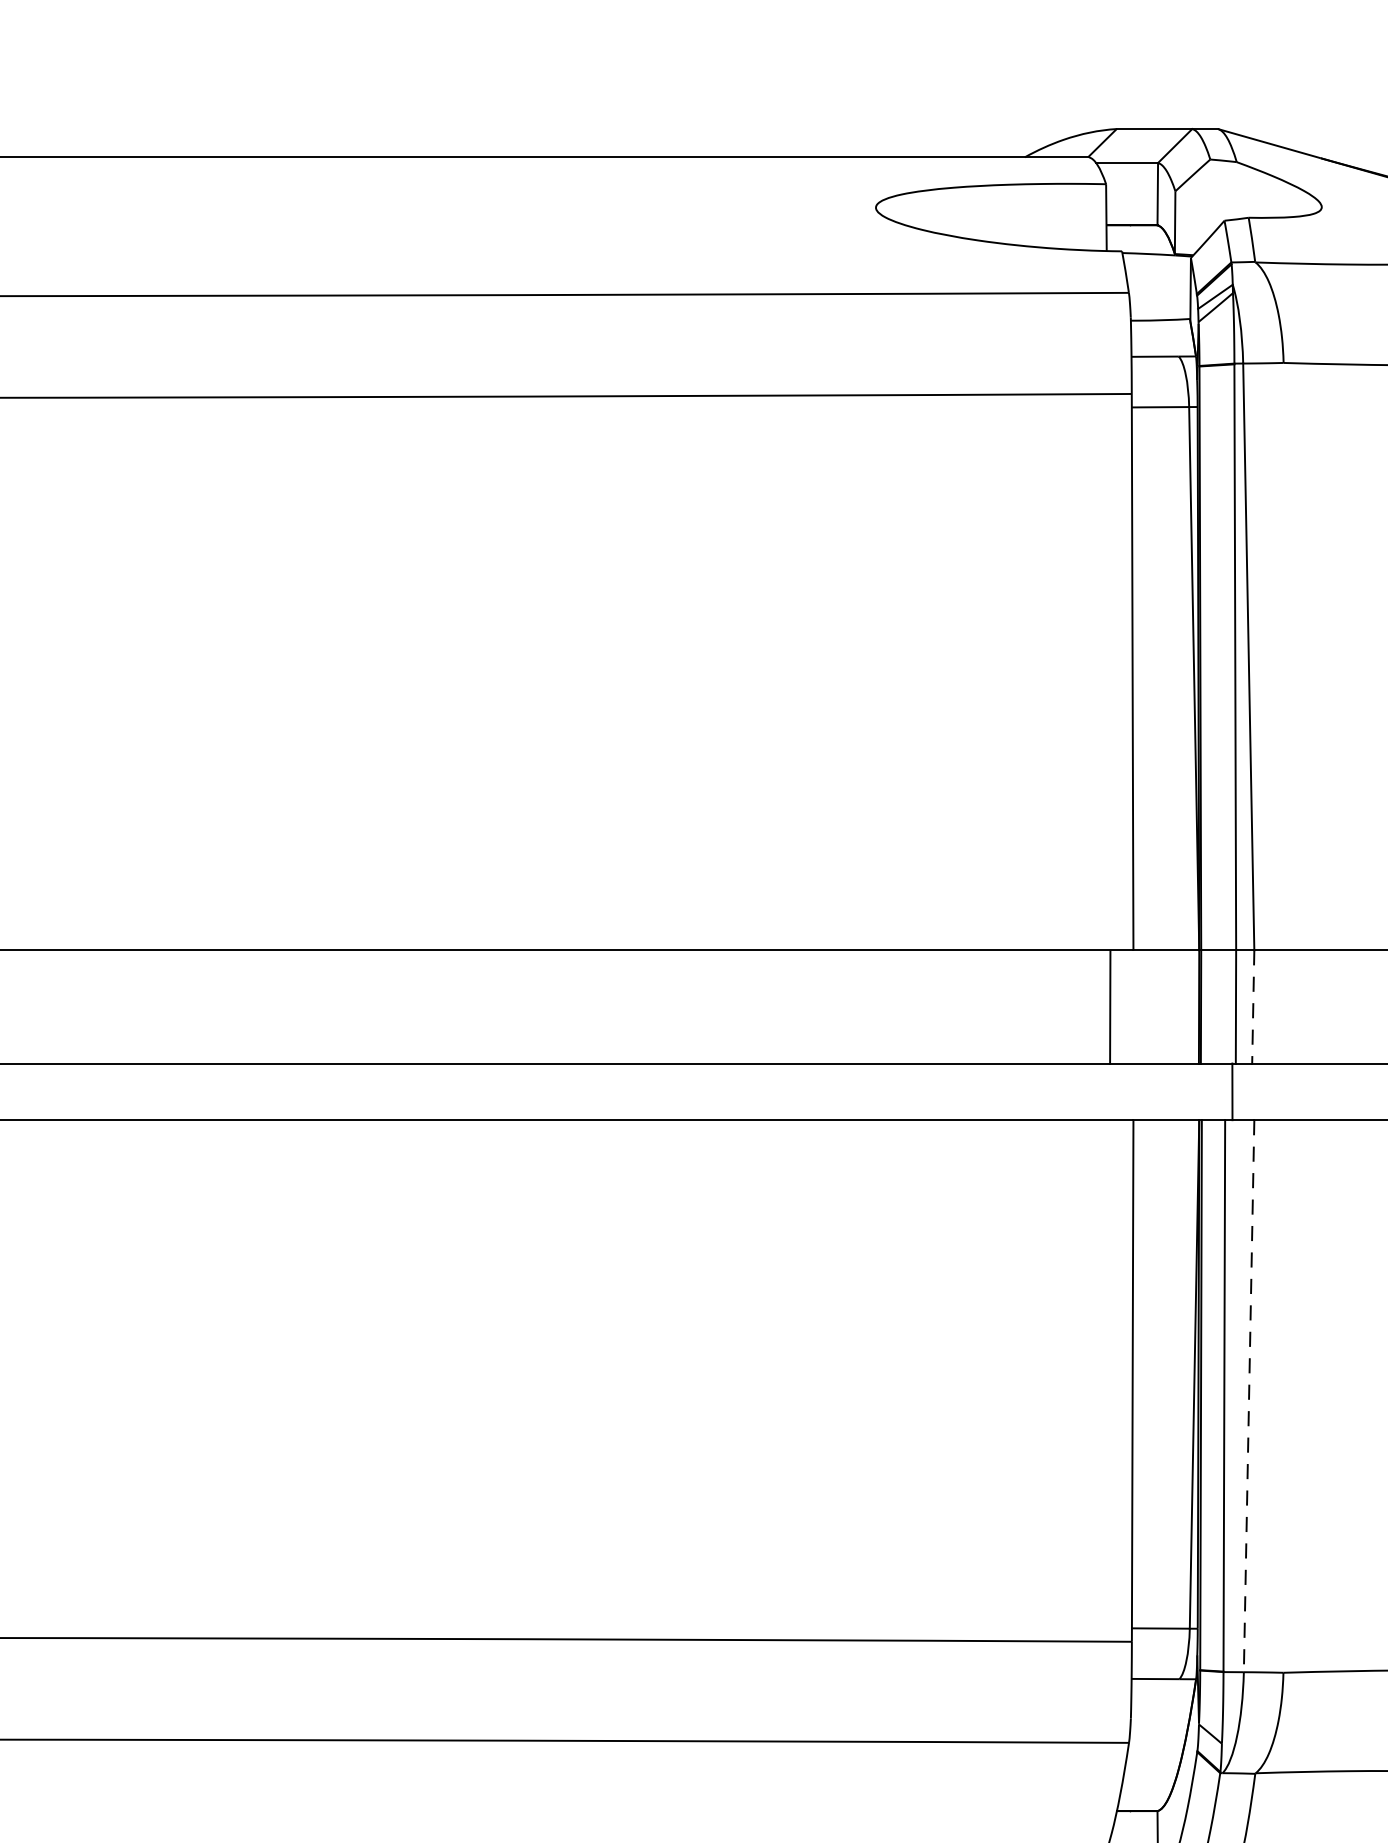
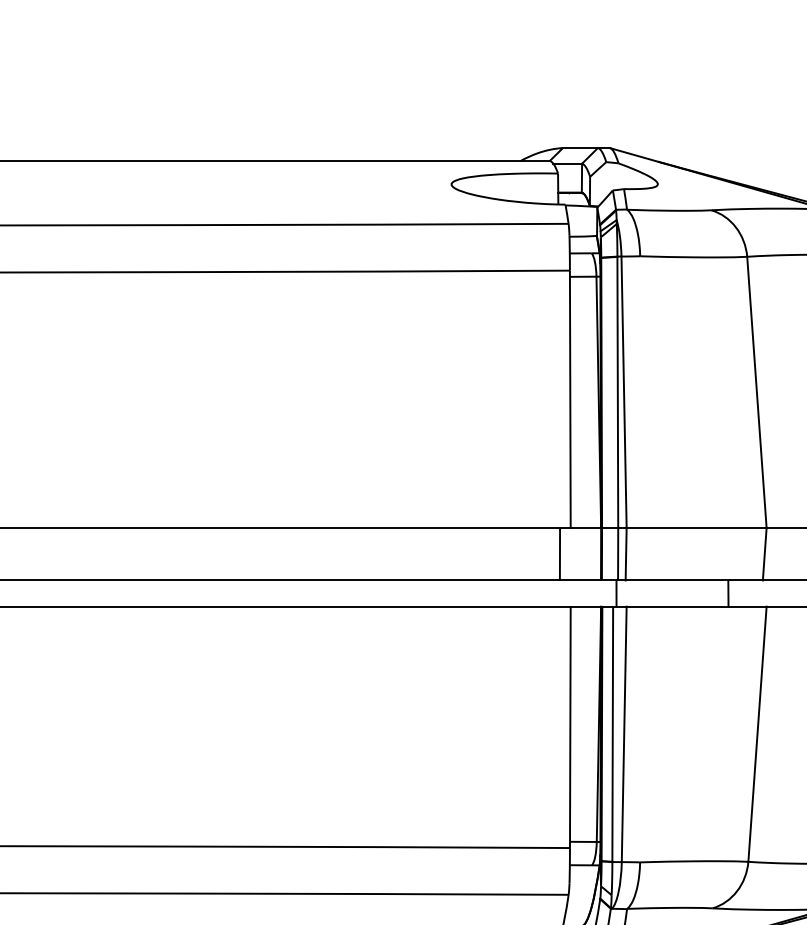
line: (1254, 1007) -> (626, 554), dashed -> solid
line: (1249, 1396) -> (624, 734), dashed -> solid

